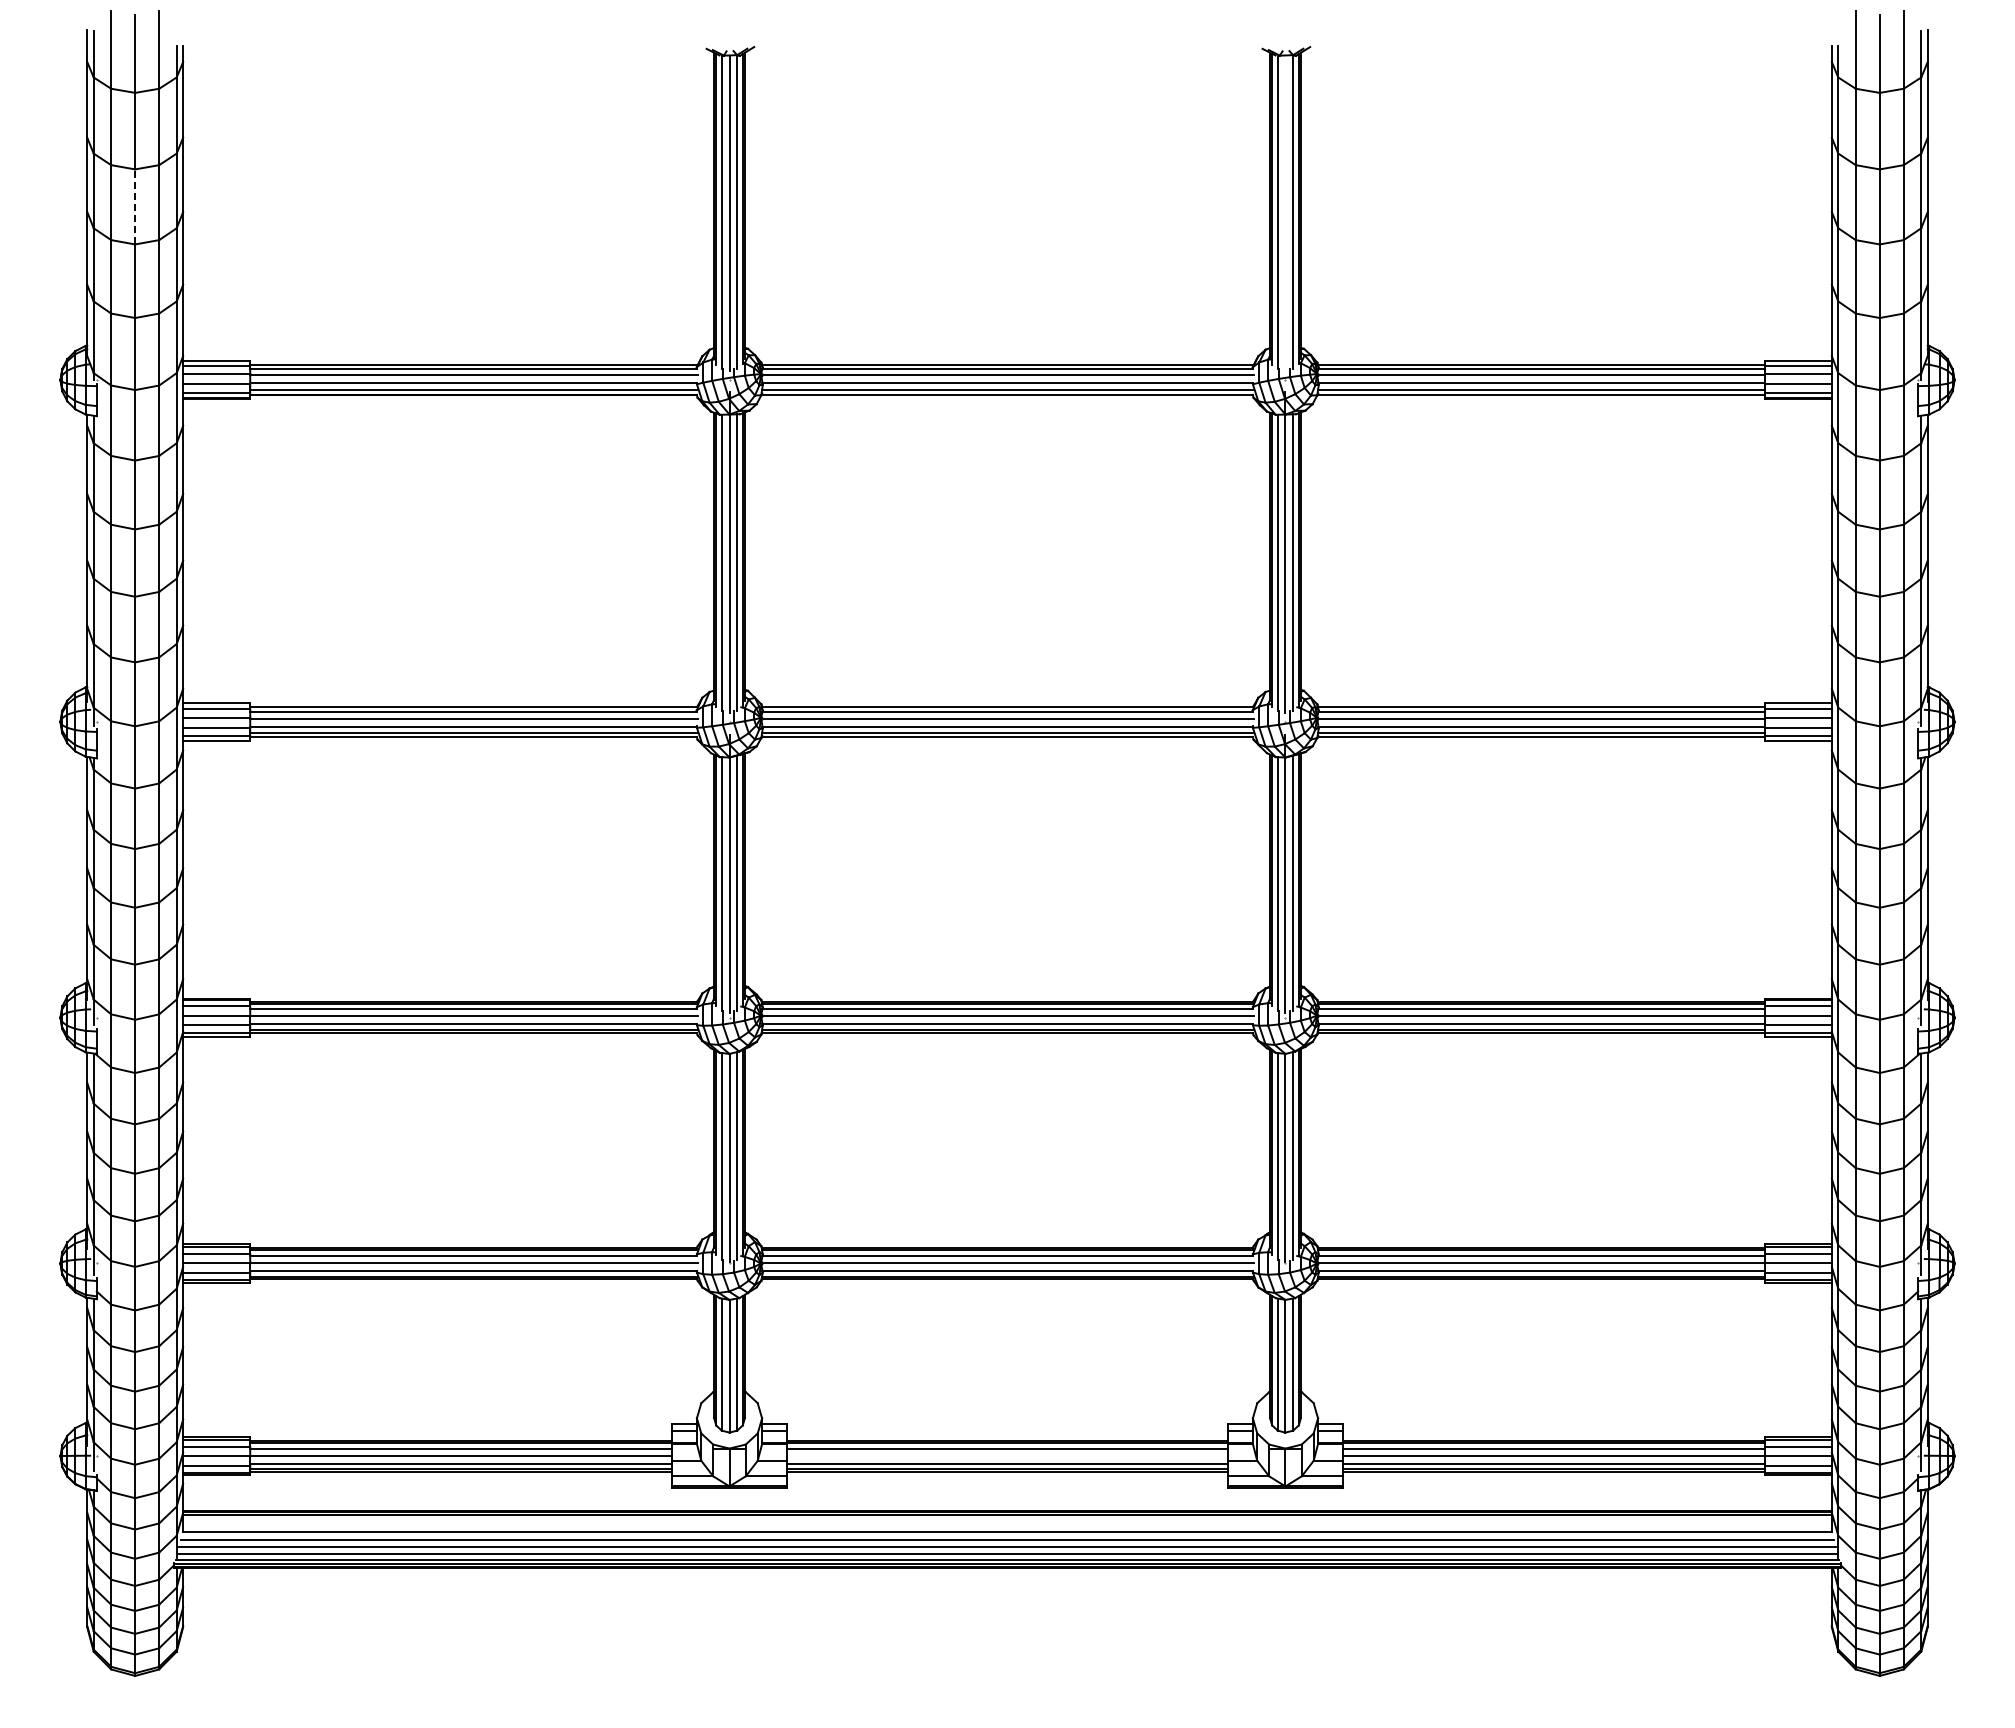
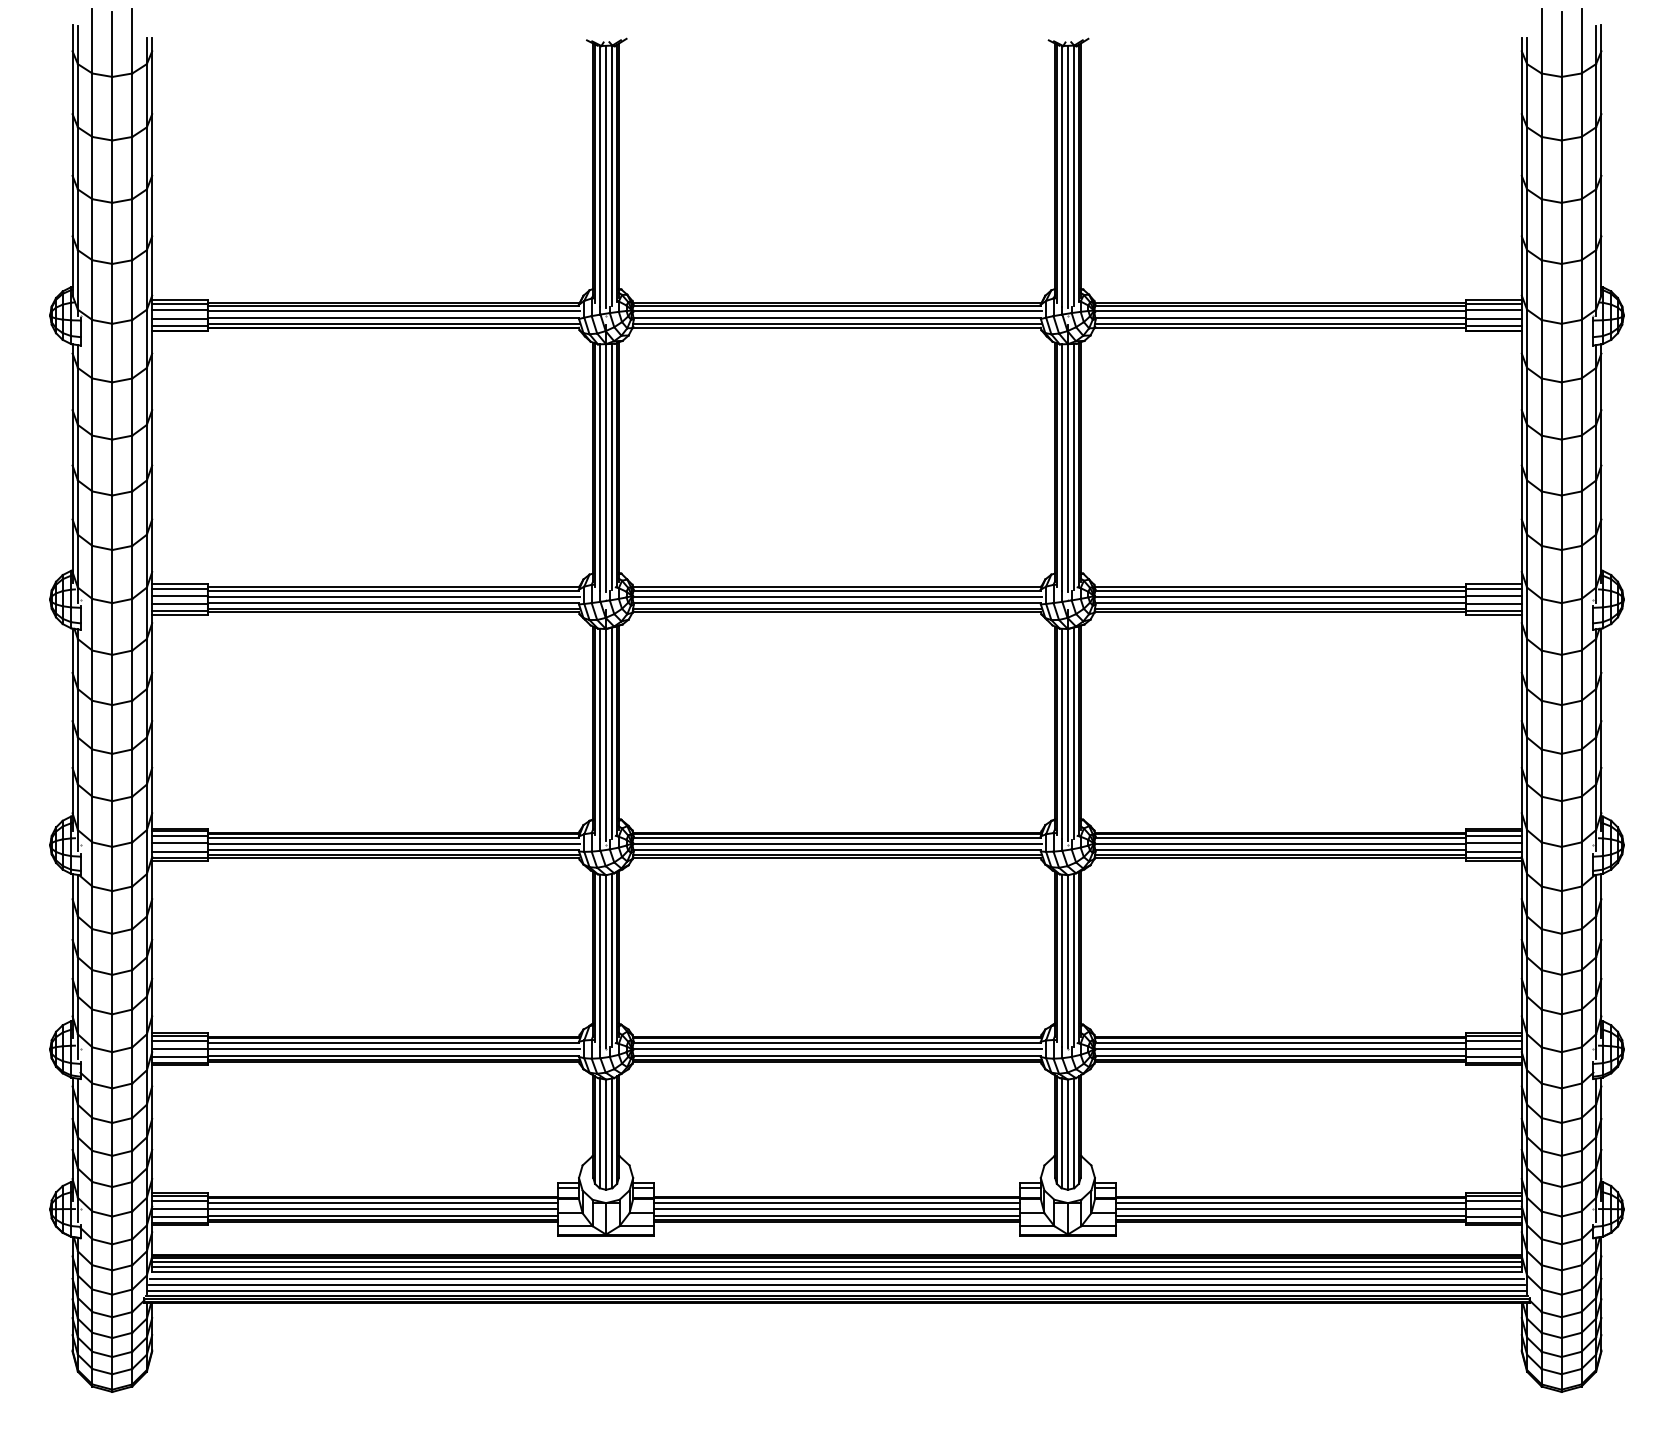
line: (135, 206) -> (112, 171), dashed -> solid
line: (1285, 212) -> (1067, 176), added
line: (1007, 1456) -> (837, 1209), added
line: (1007, 1519) -> (837, 1262), added
line: (1007, 1525) -> (837, 1267), added

